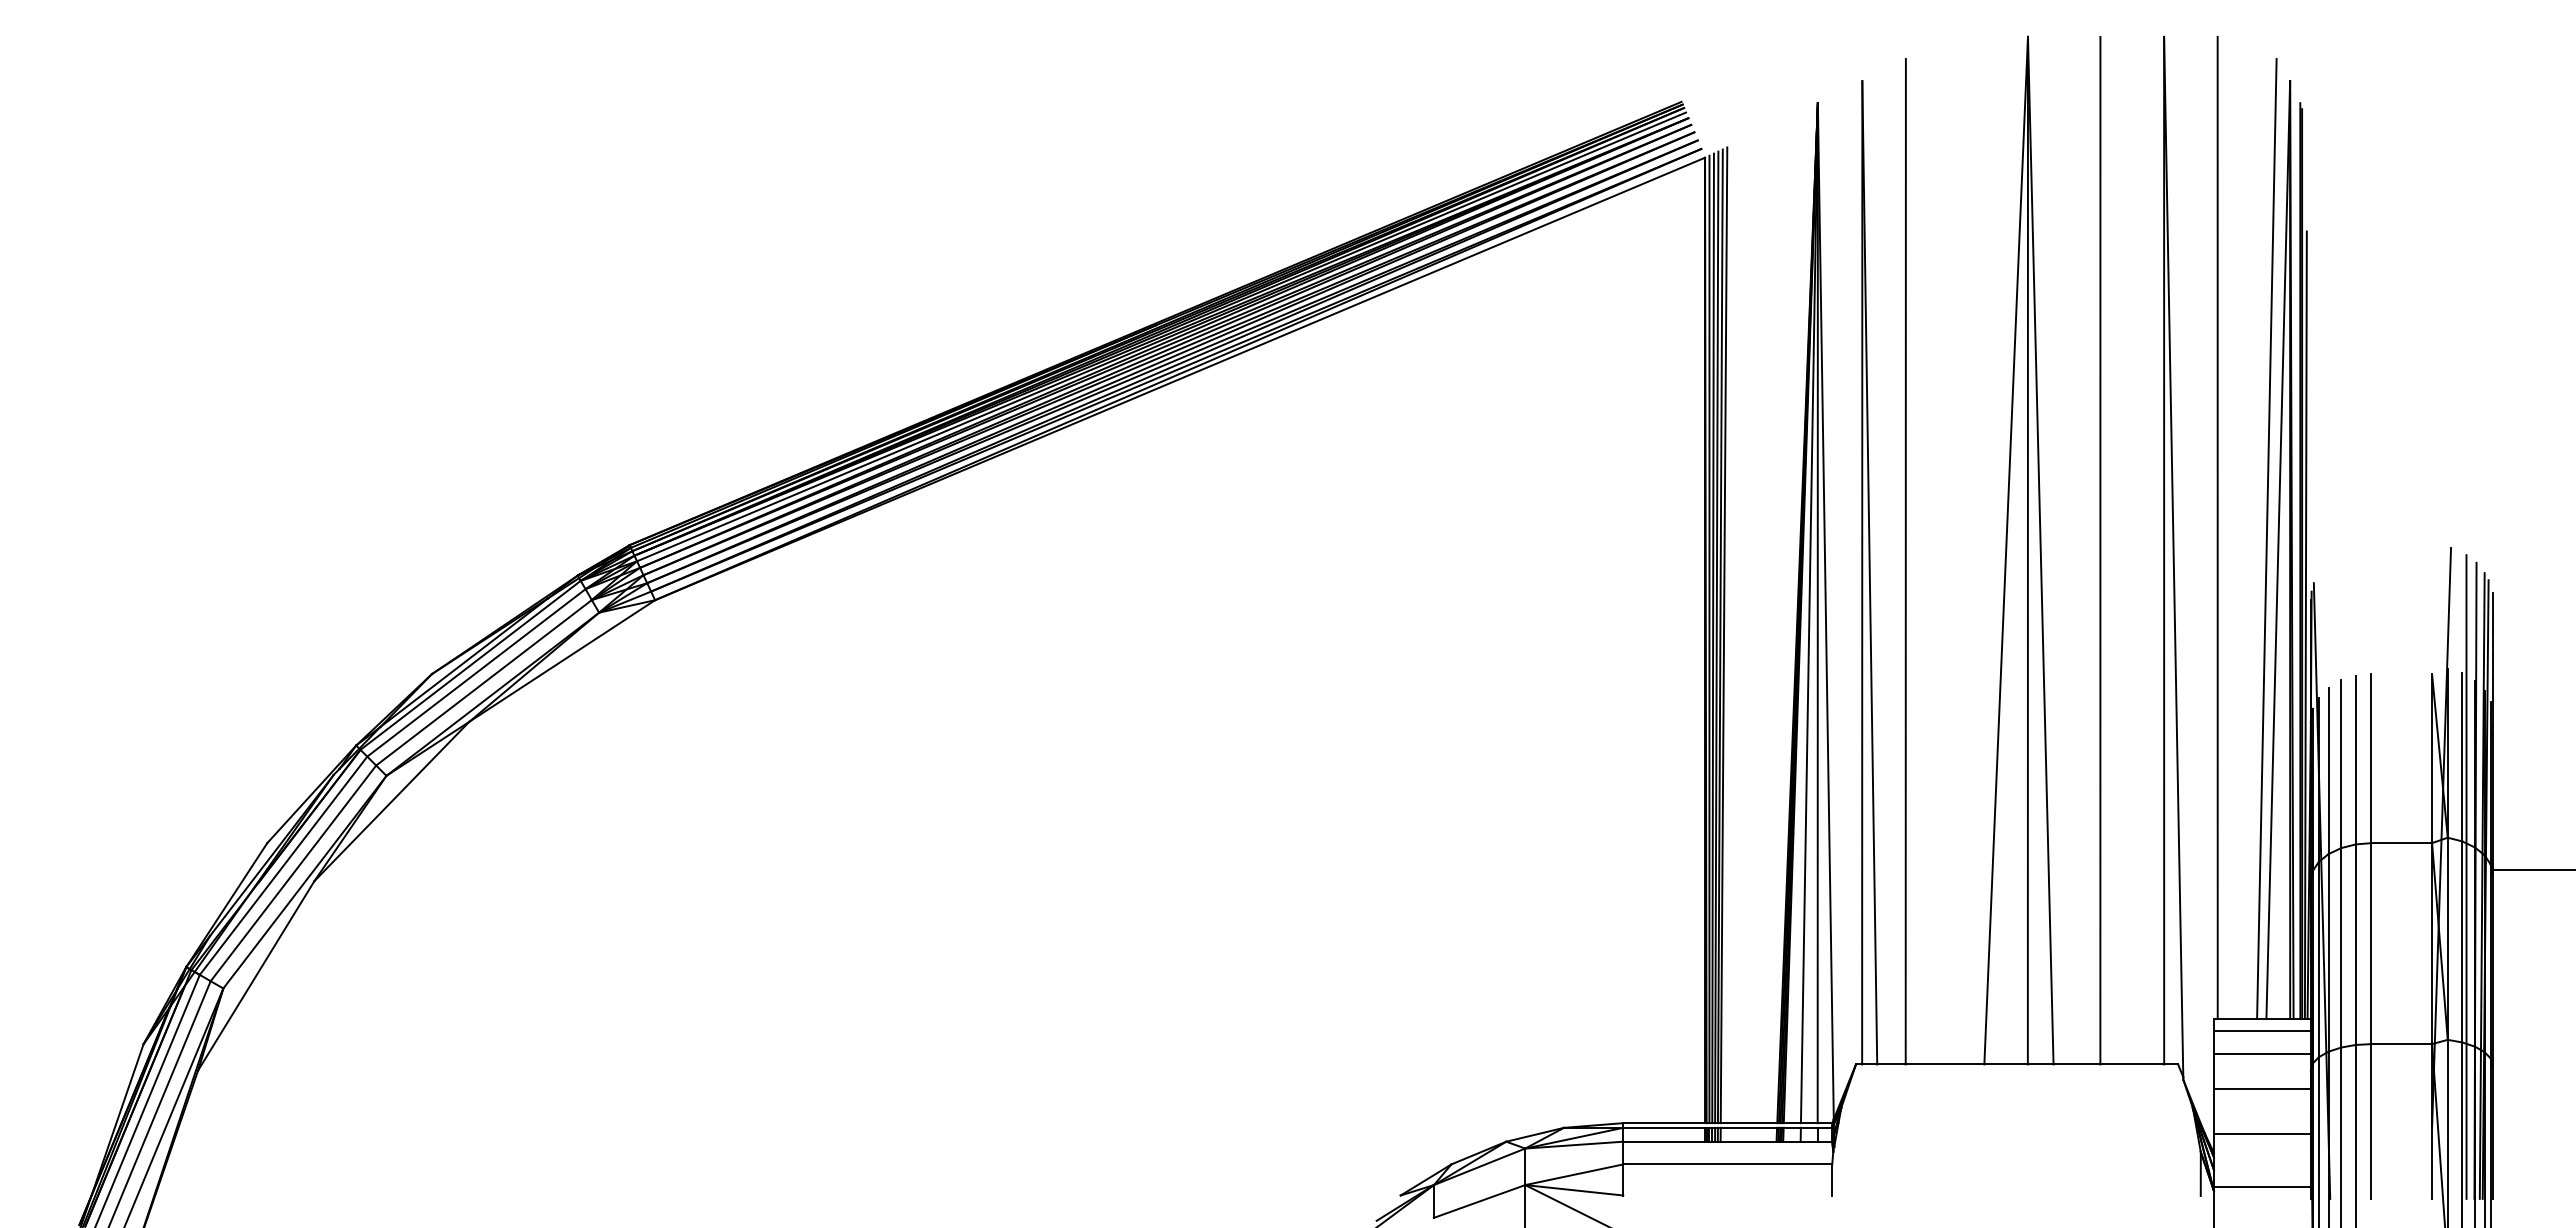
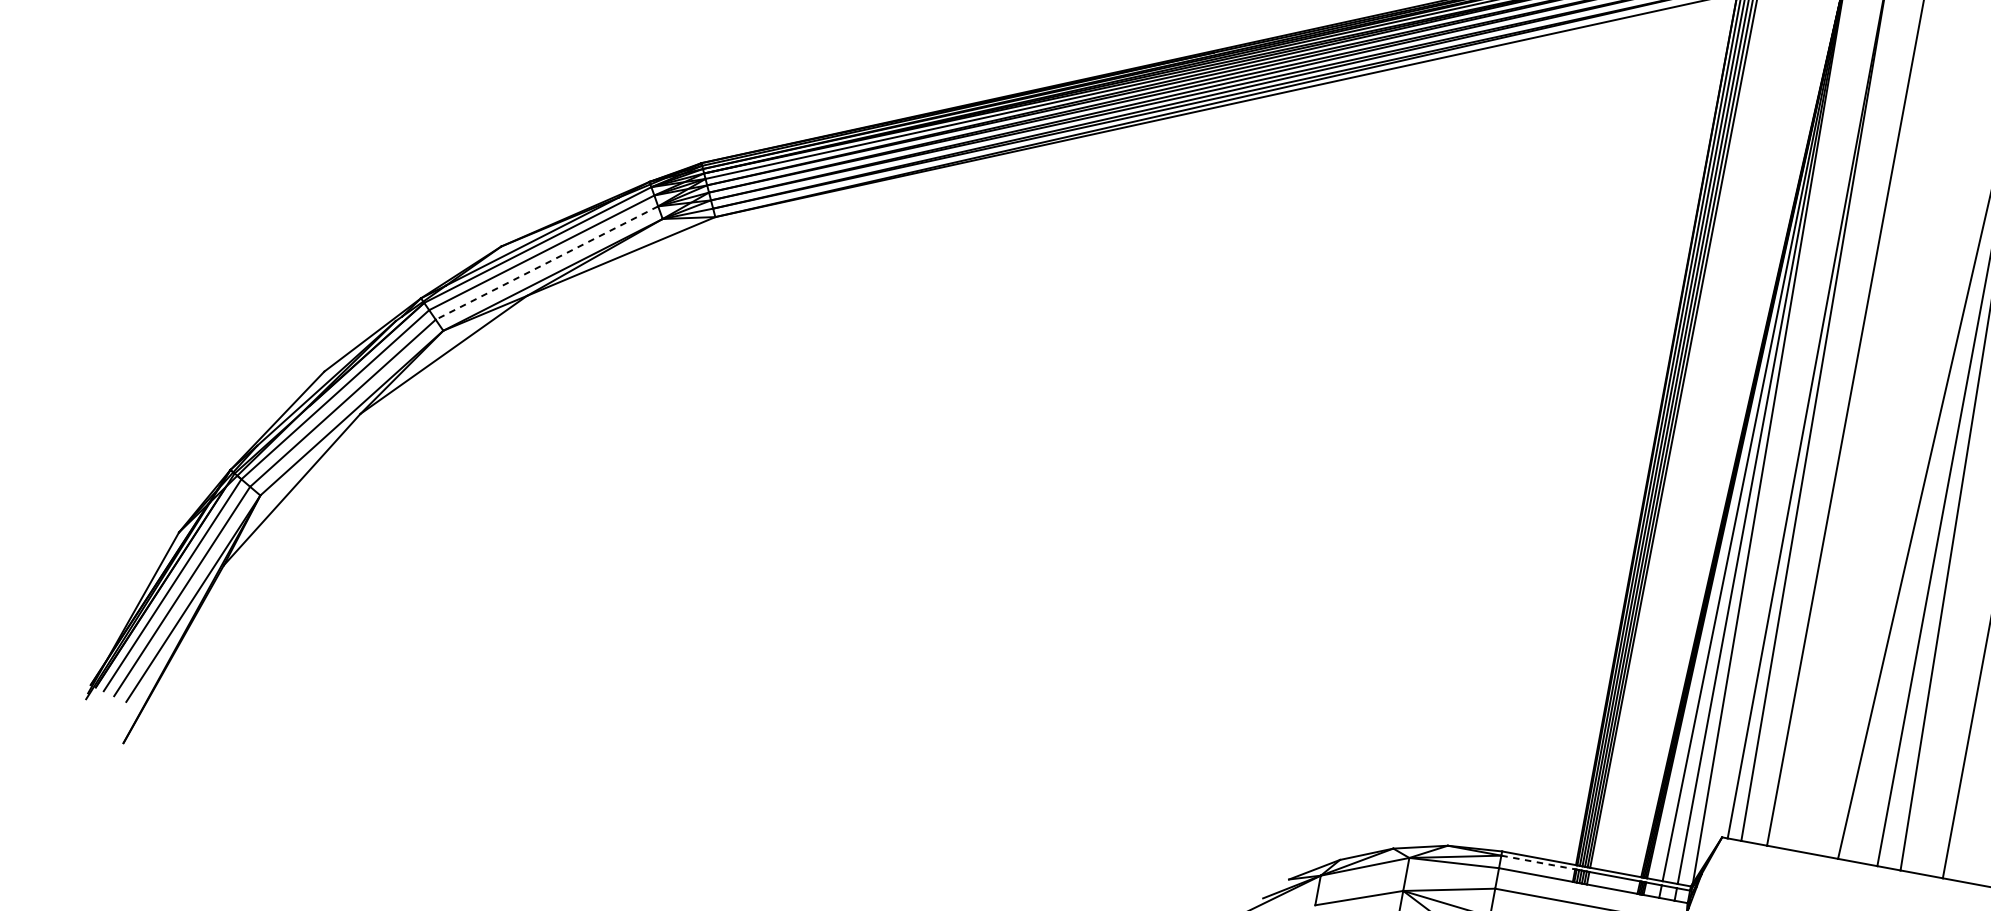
line: (484, 682) -> (547, 262), solid -> dashed
line: (1664, 1127) -> (1538, 862), solid -> dashed

